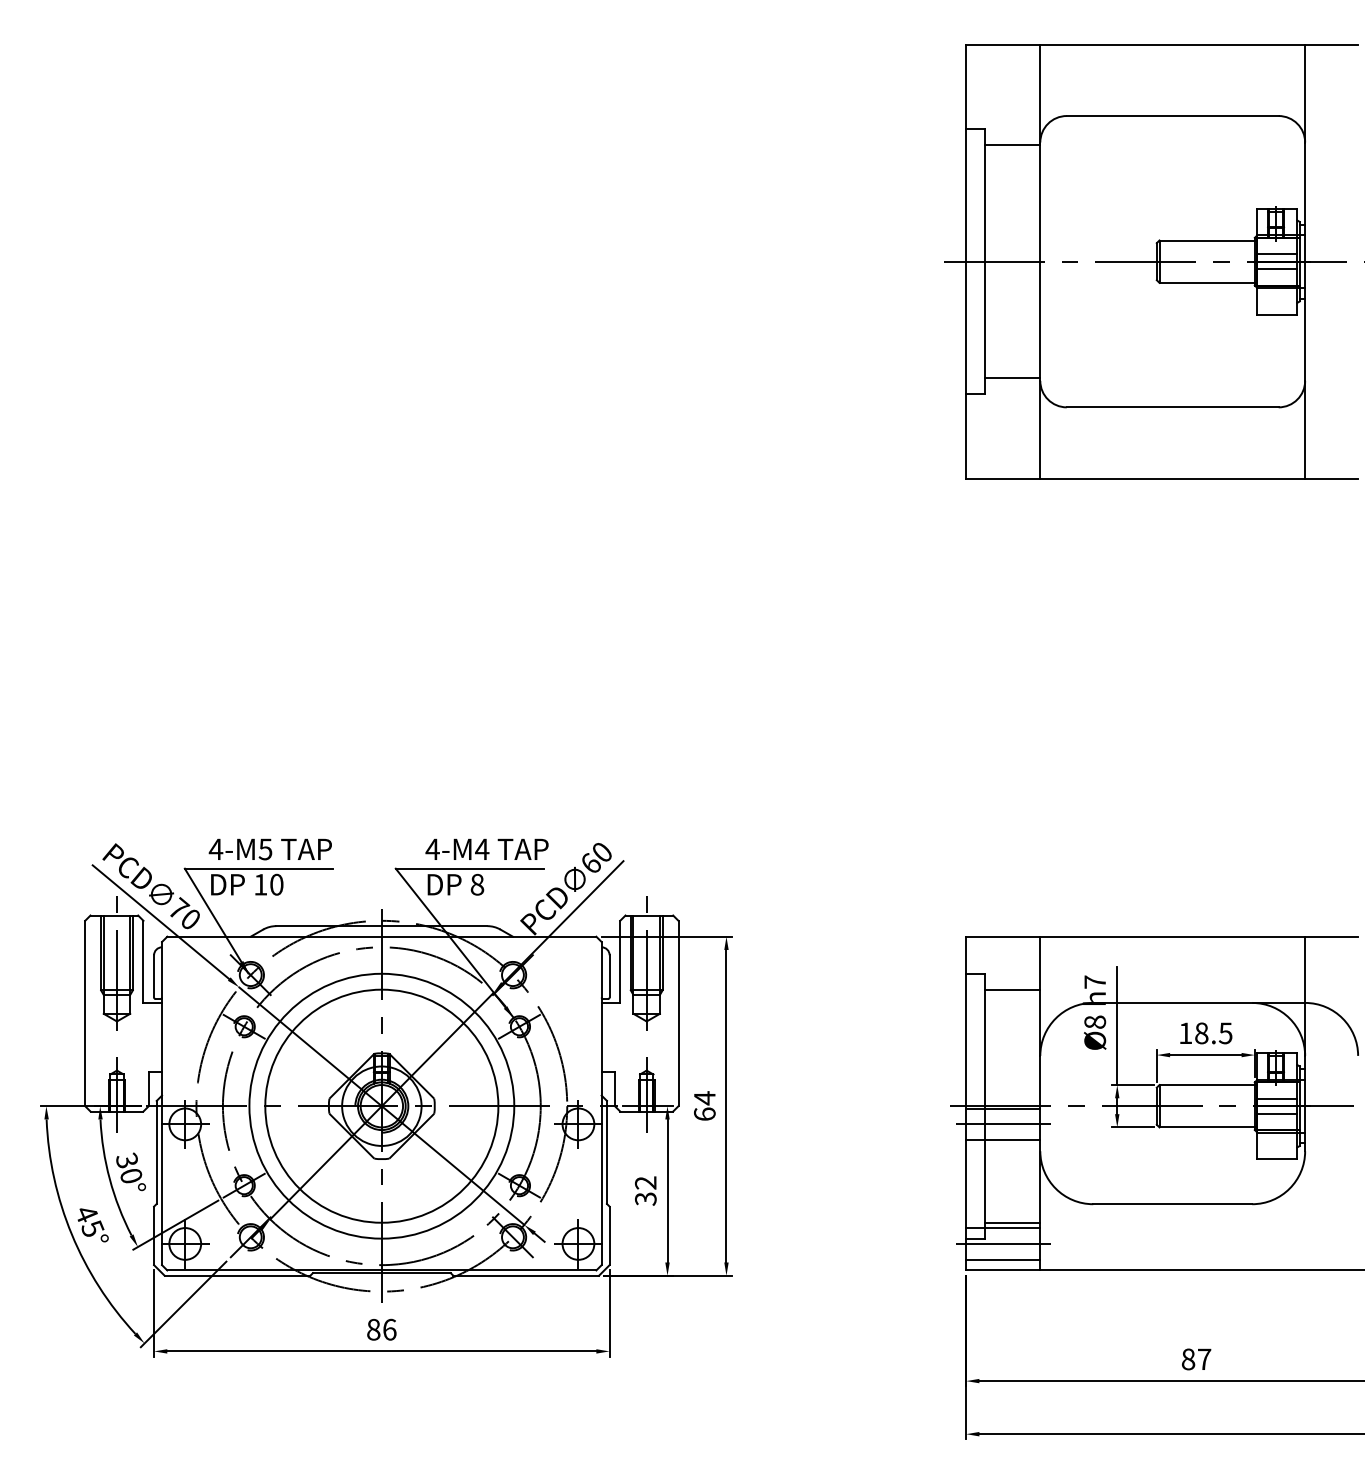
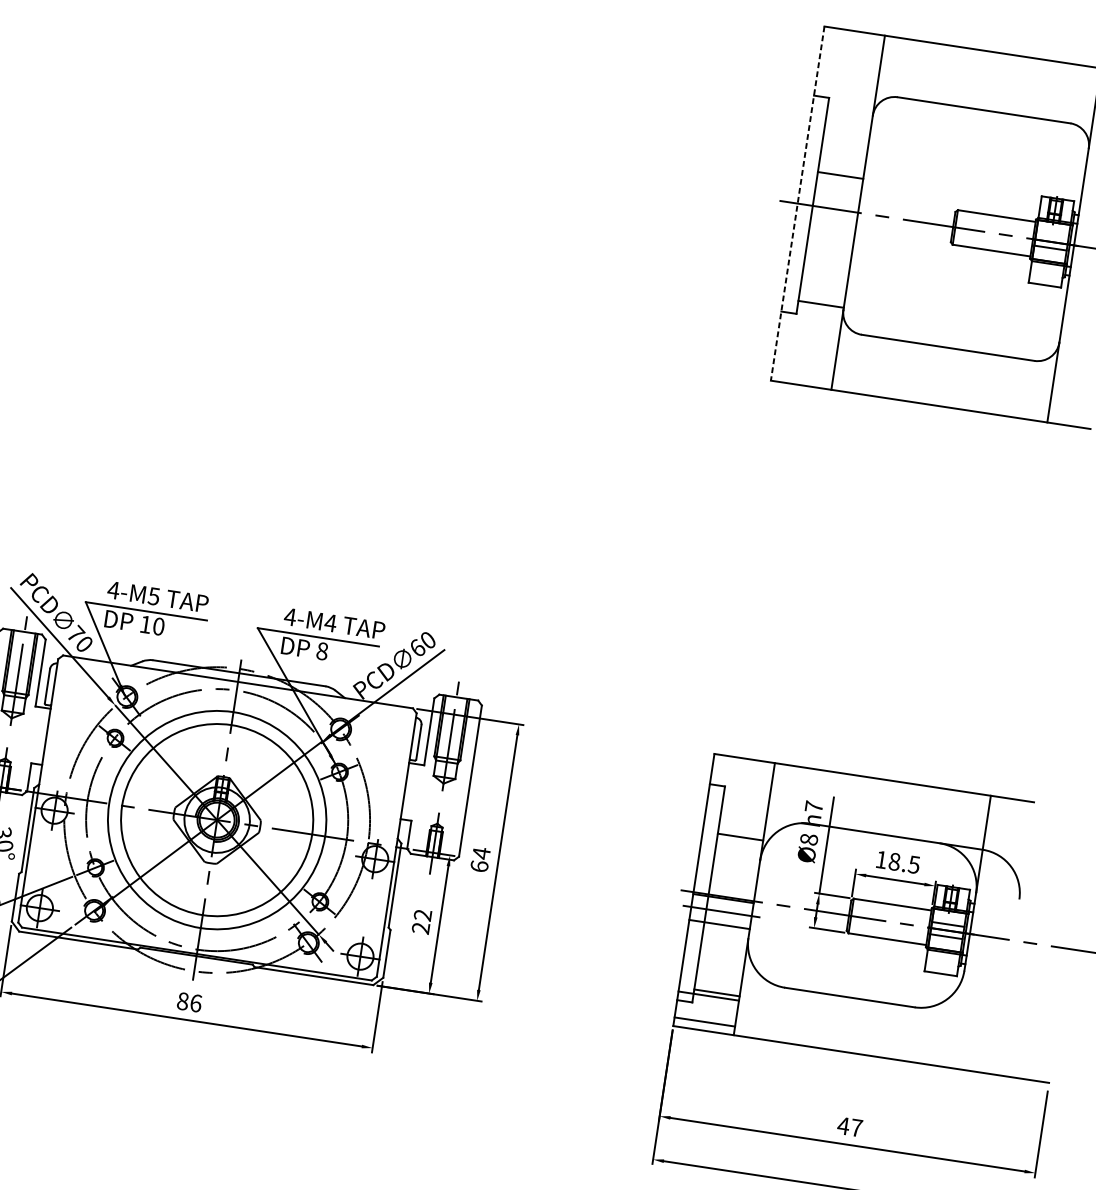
line: (1012, 145) -> (840, 175), moved
line: (1277, 254) -> (1052, 236), removed
line: (966, 262) -> (797, 204), solid -> dashed
line: (1012, 989) -> (740, 836), moved
text: (645, 1198) -> (420, 927), 32 -> 22
line: (1002, 1243) -> (706, 1008), removed
text: (1188, 1359) -> (843, 1126), 87 -> 47

